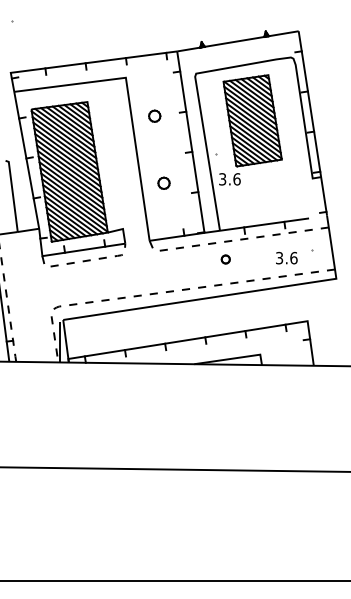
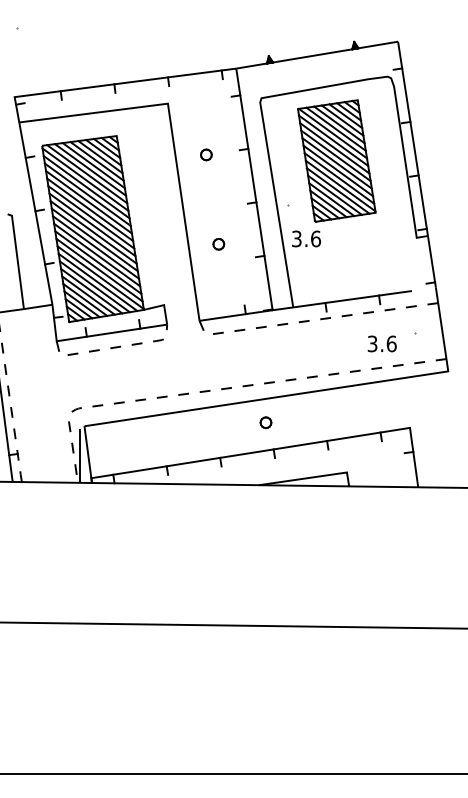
part: (154, 115) -> (206, 154), size x0.71
part: (163, 183) -> (218, 244), size x0.71
part: (225, 259) -> (265, 422), moved

